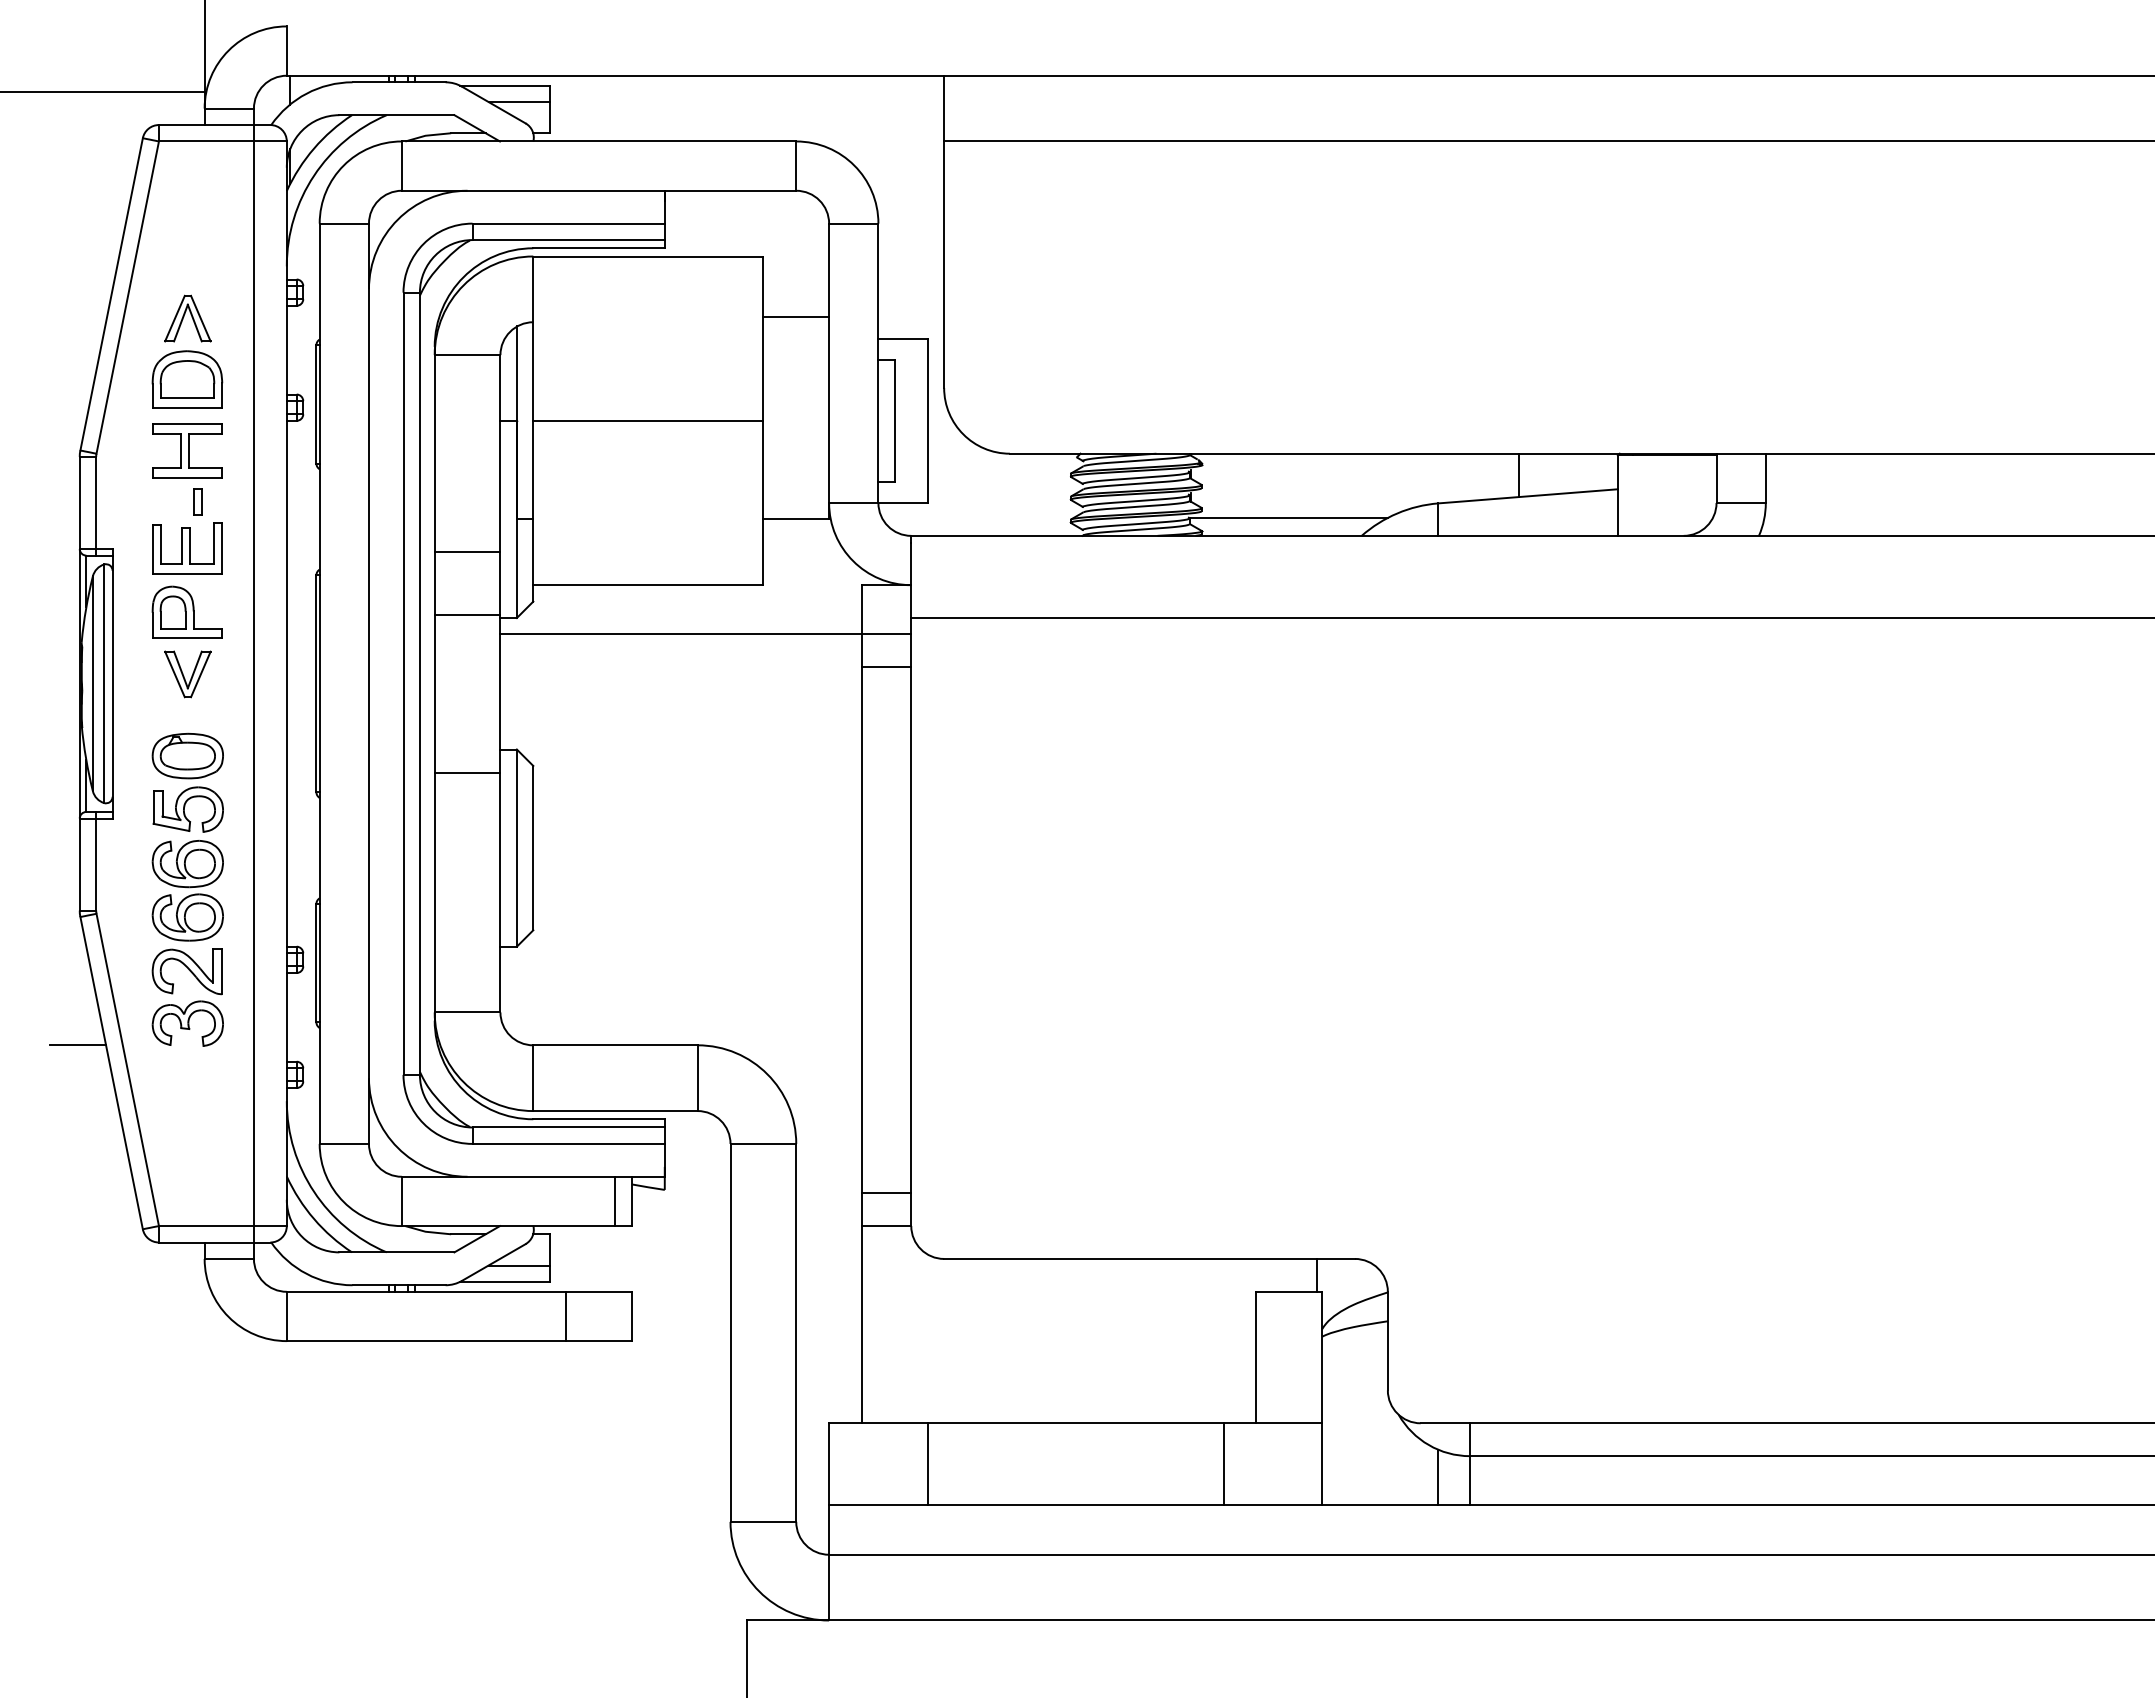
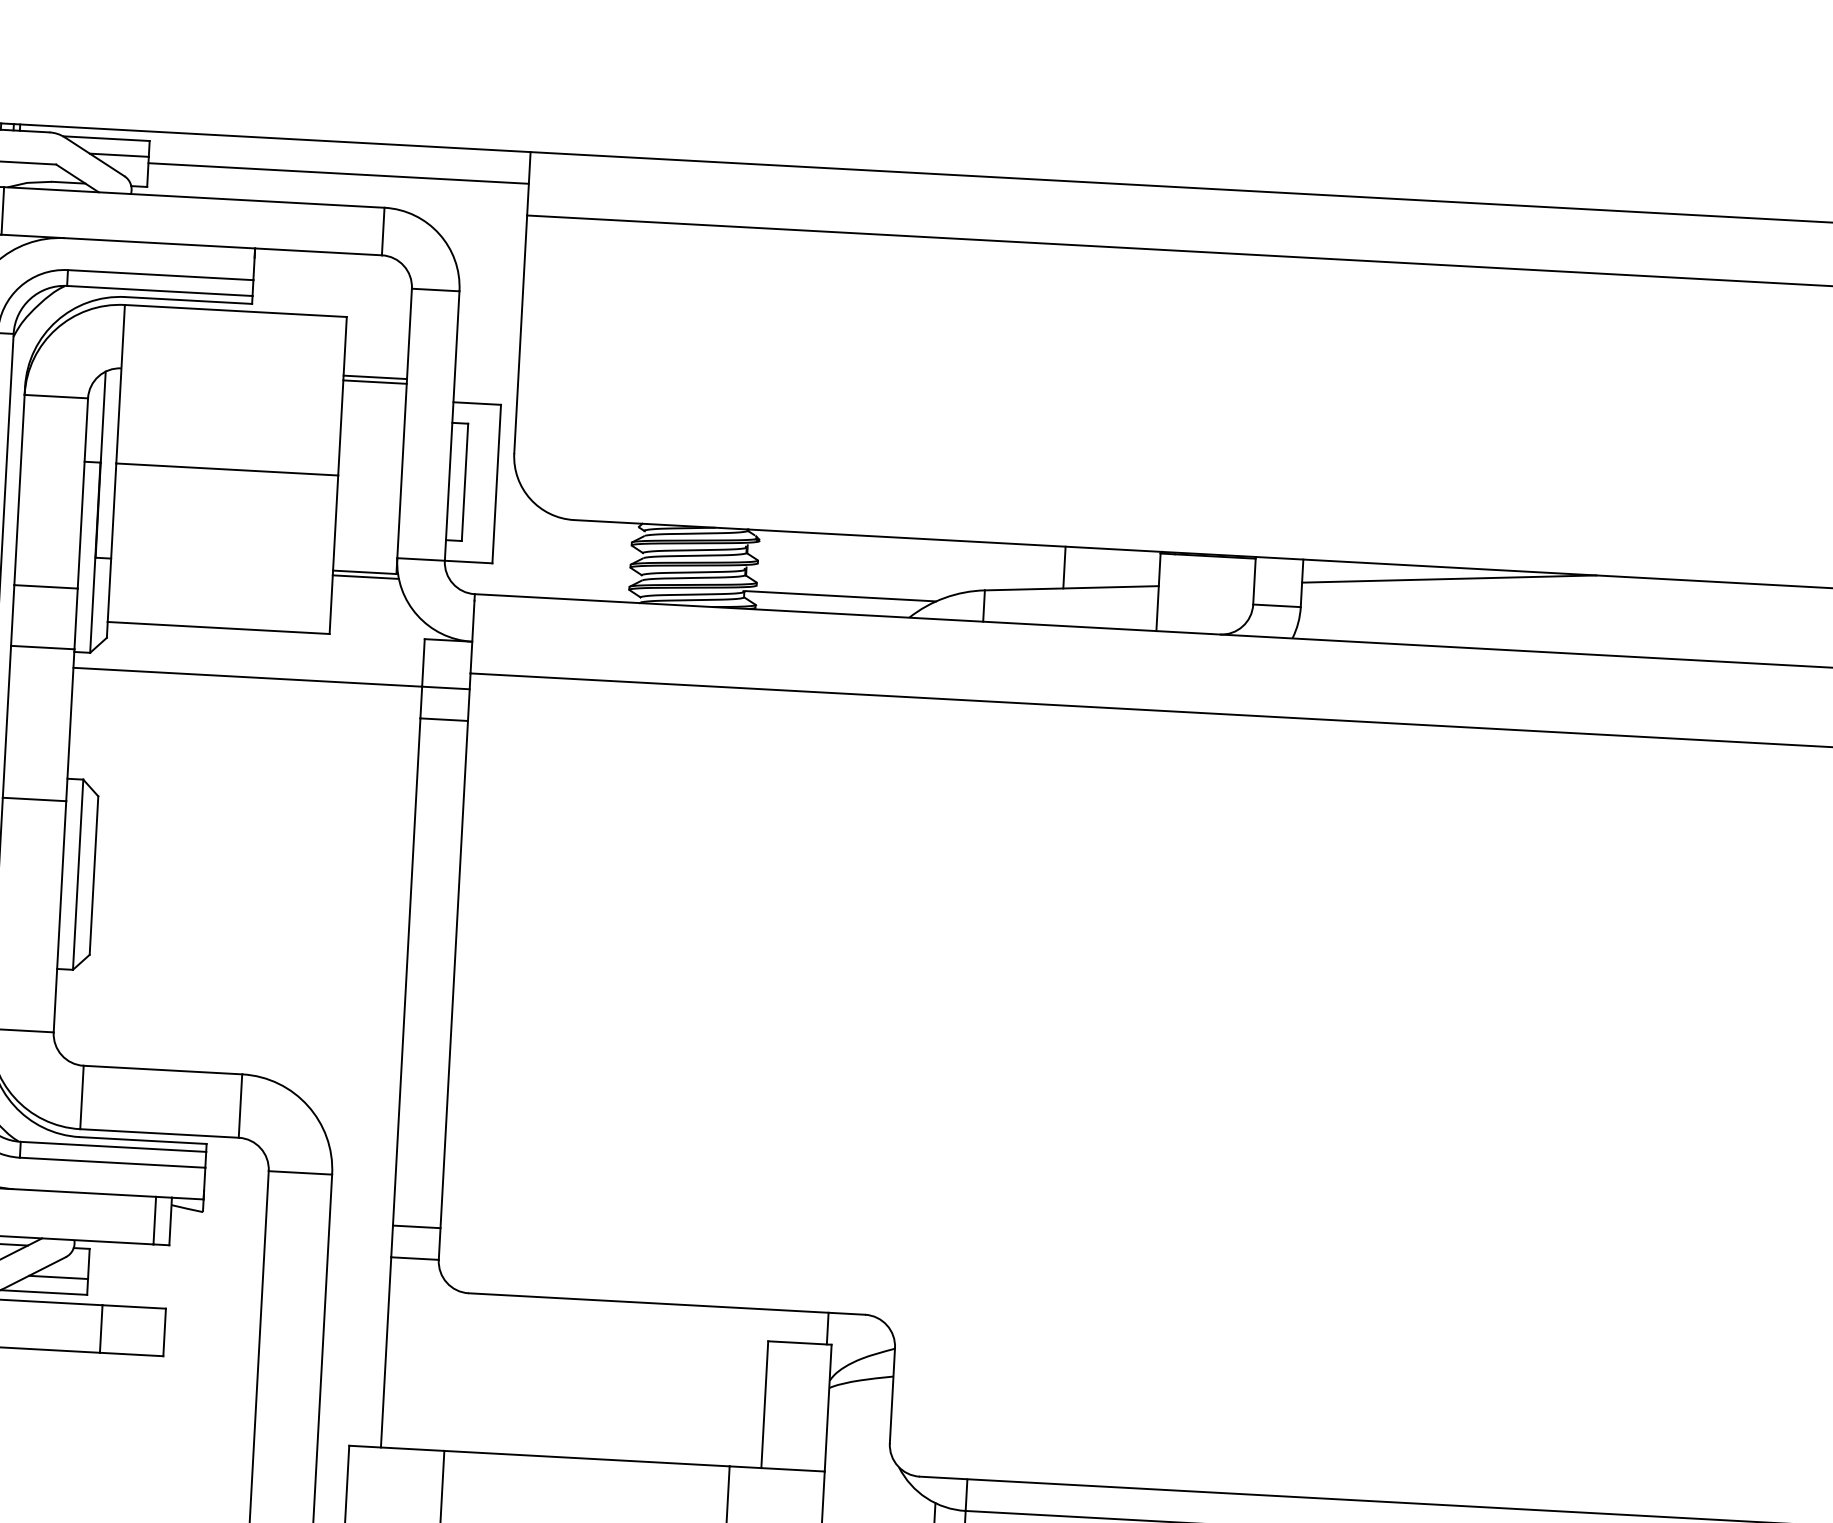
line: (746, 108) -> (338, 173), added
line: (796, 322) -> (375, 382), added
line: (1917, 465) -> (1449, 578), added
line: (797, 524) -> (365, 577), added

